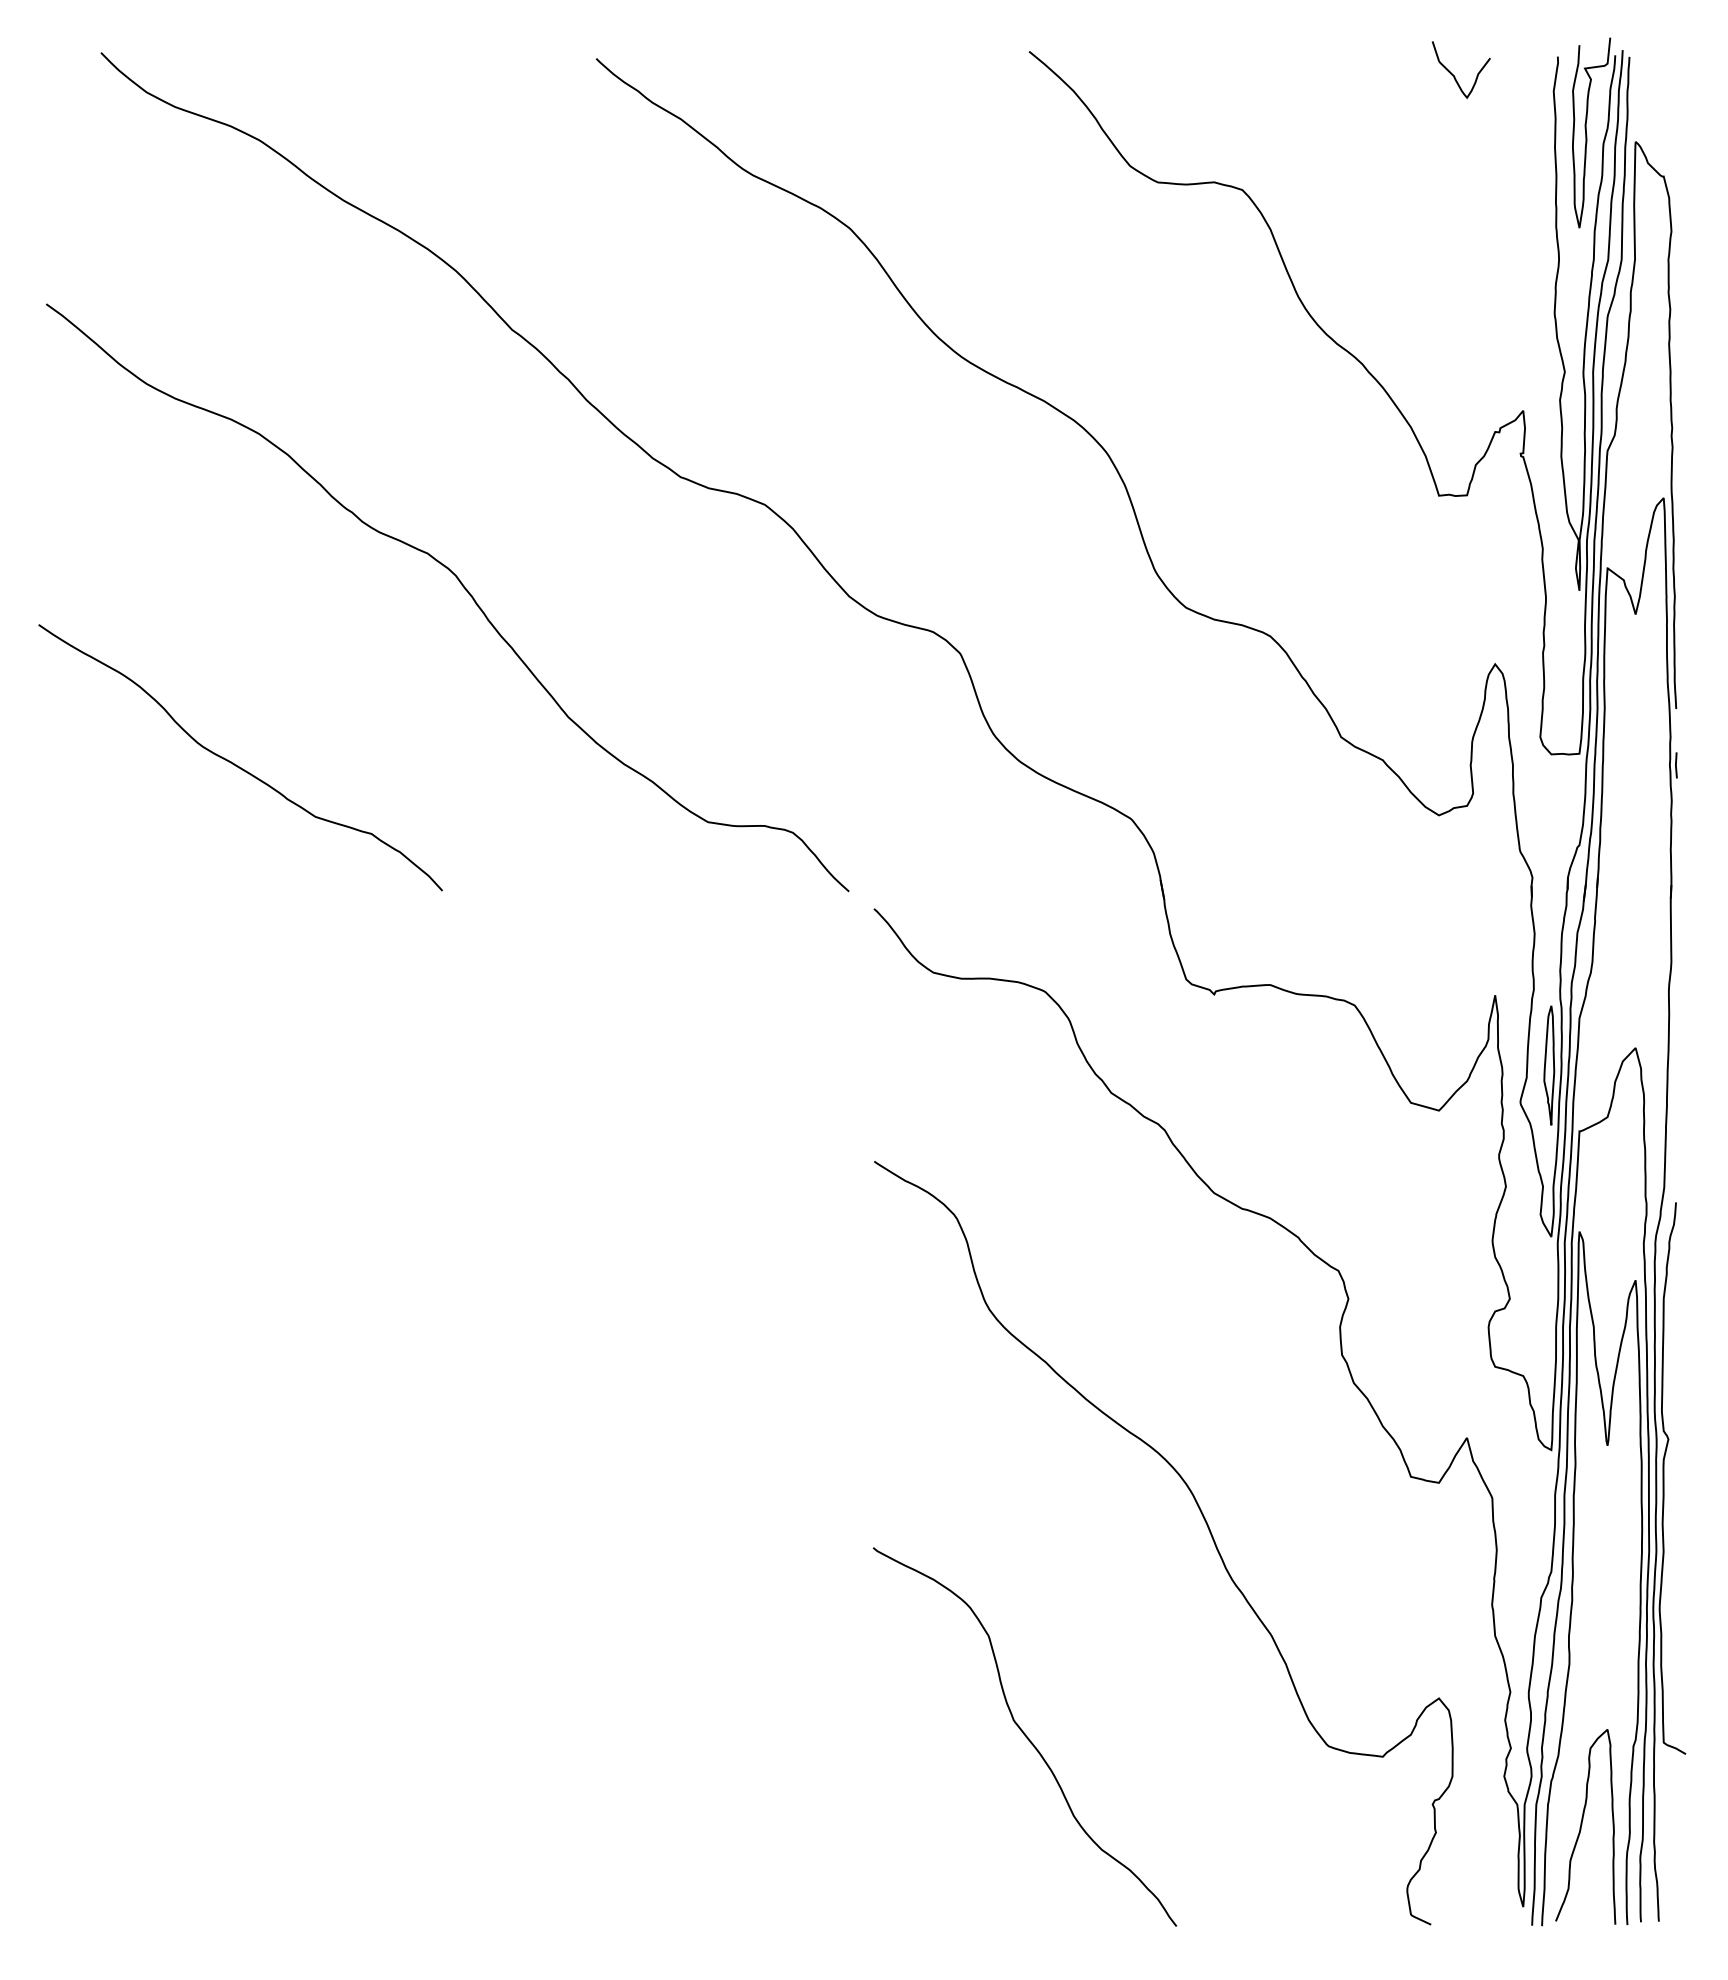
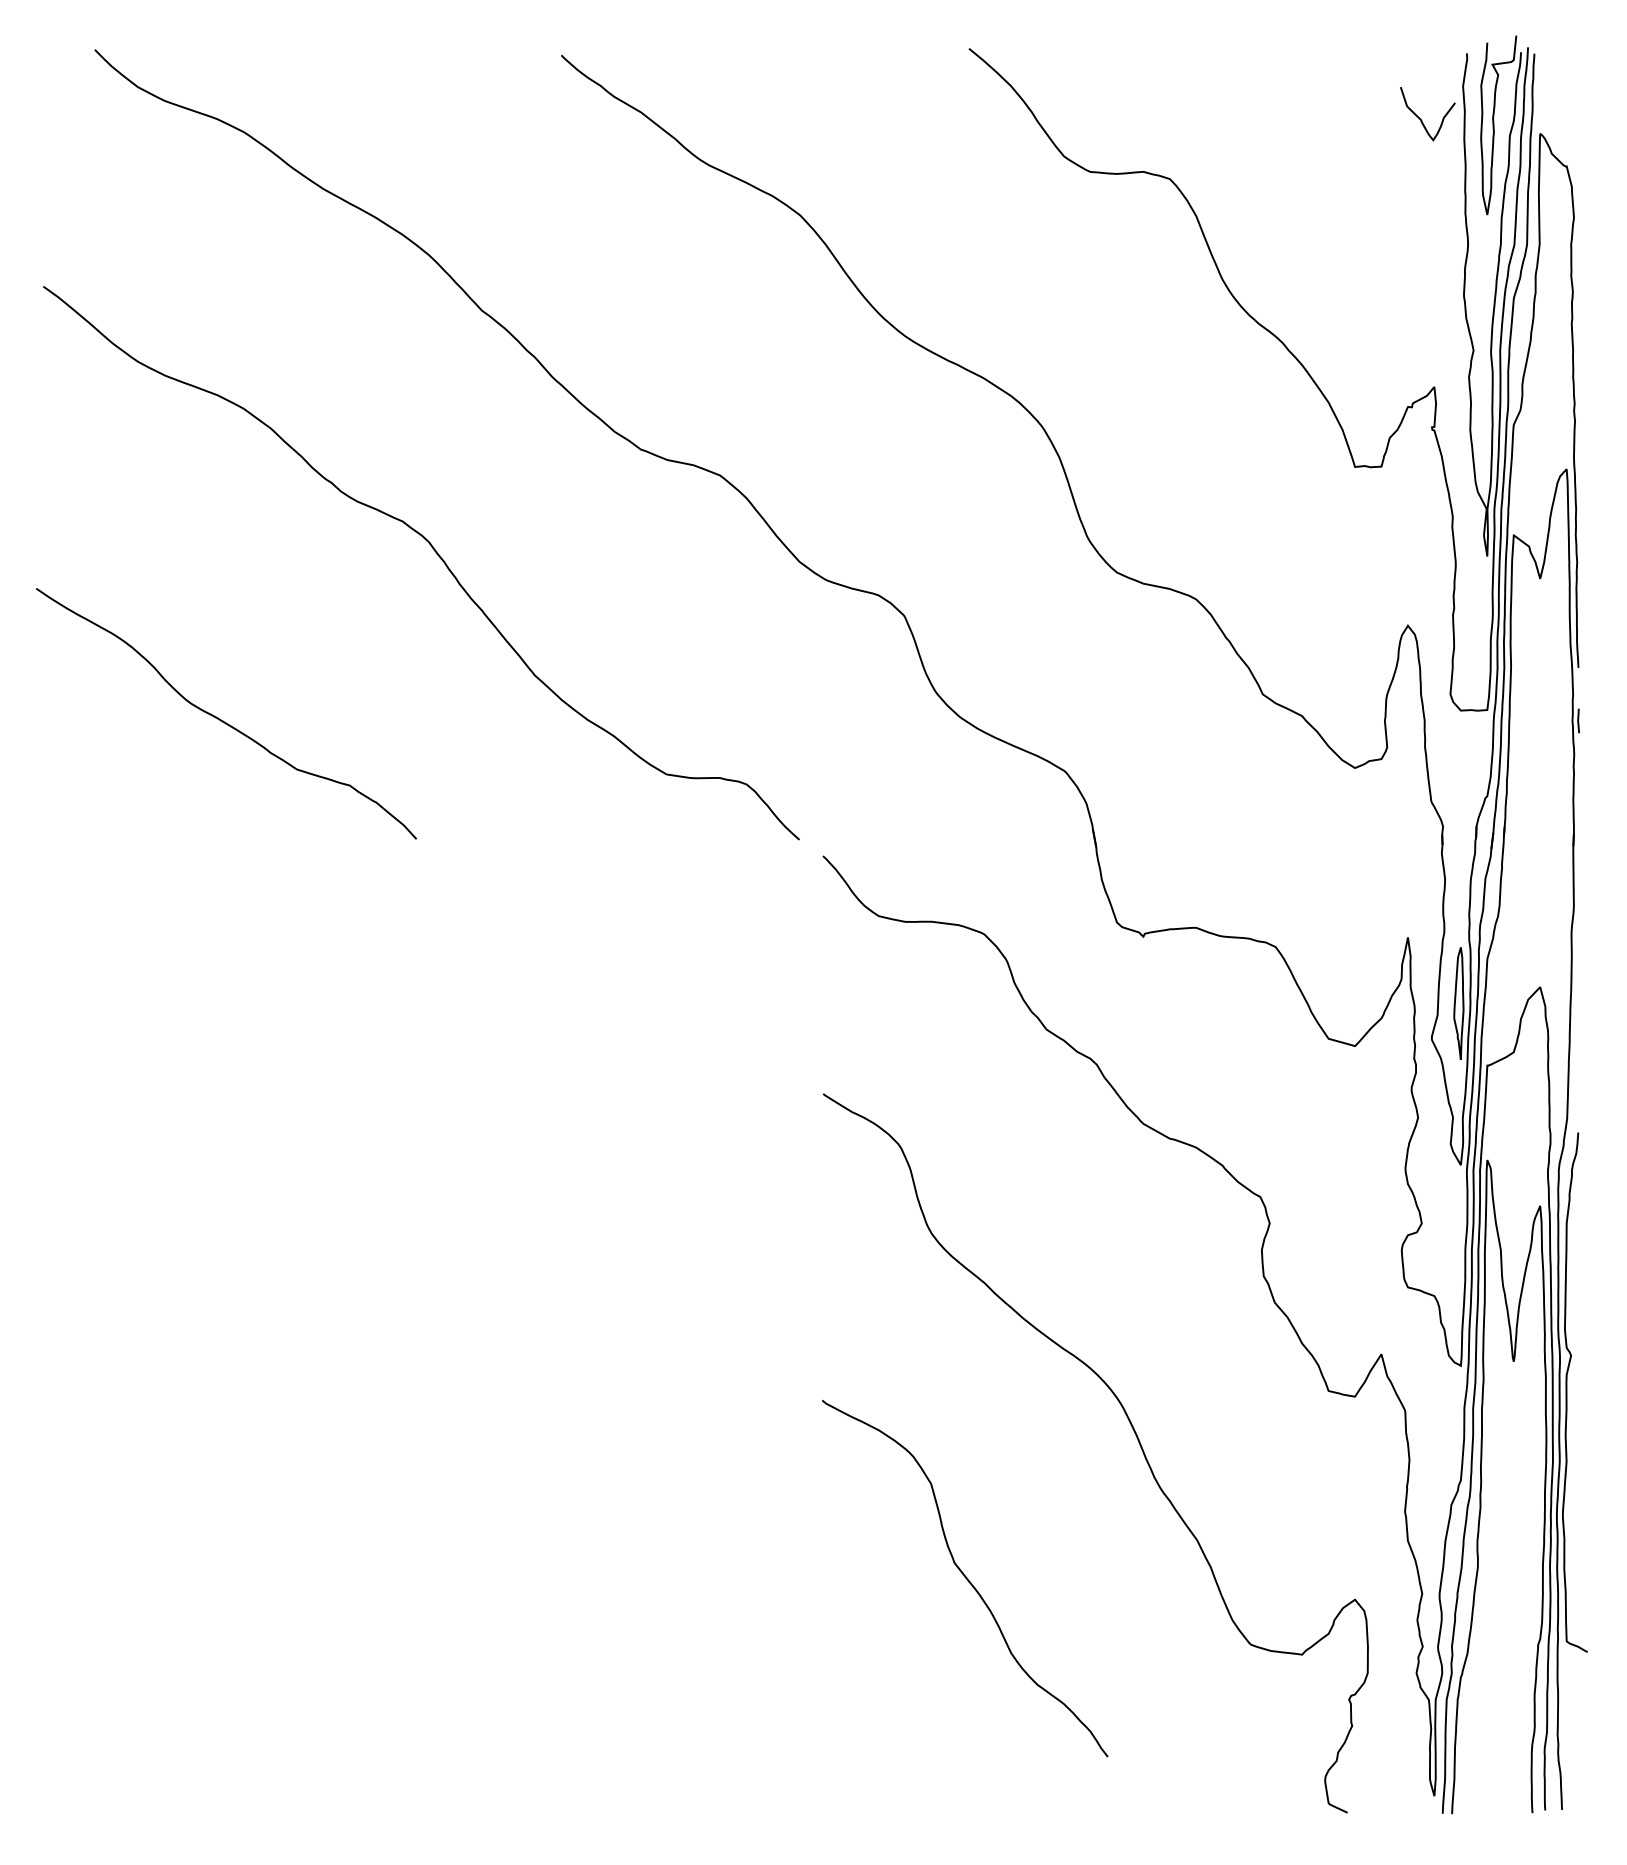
curve: (1454, 75) -> (1421, 119), moved
curve: (1025, 1736) -> (965, 1578), moved
curve: (1582, 1825) -> (1490, 1719), removed

